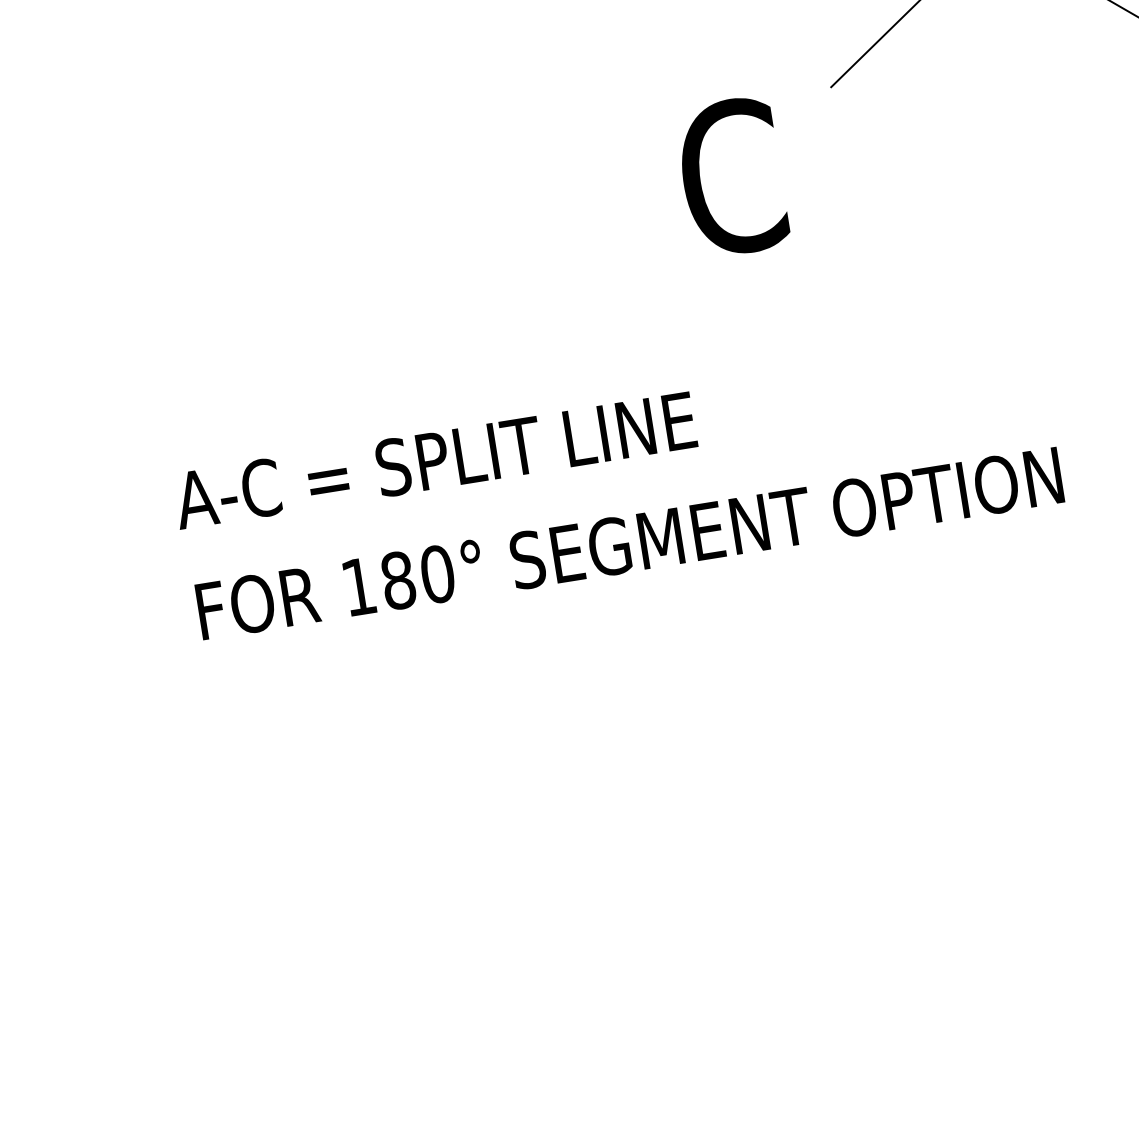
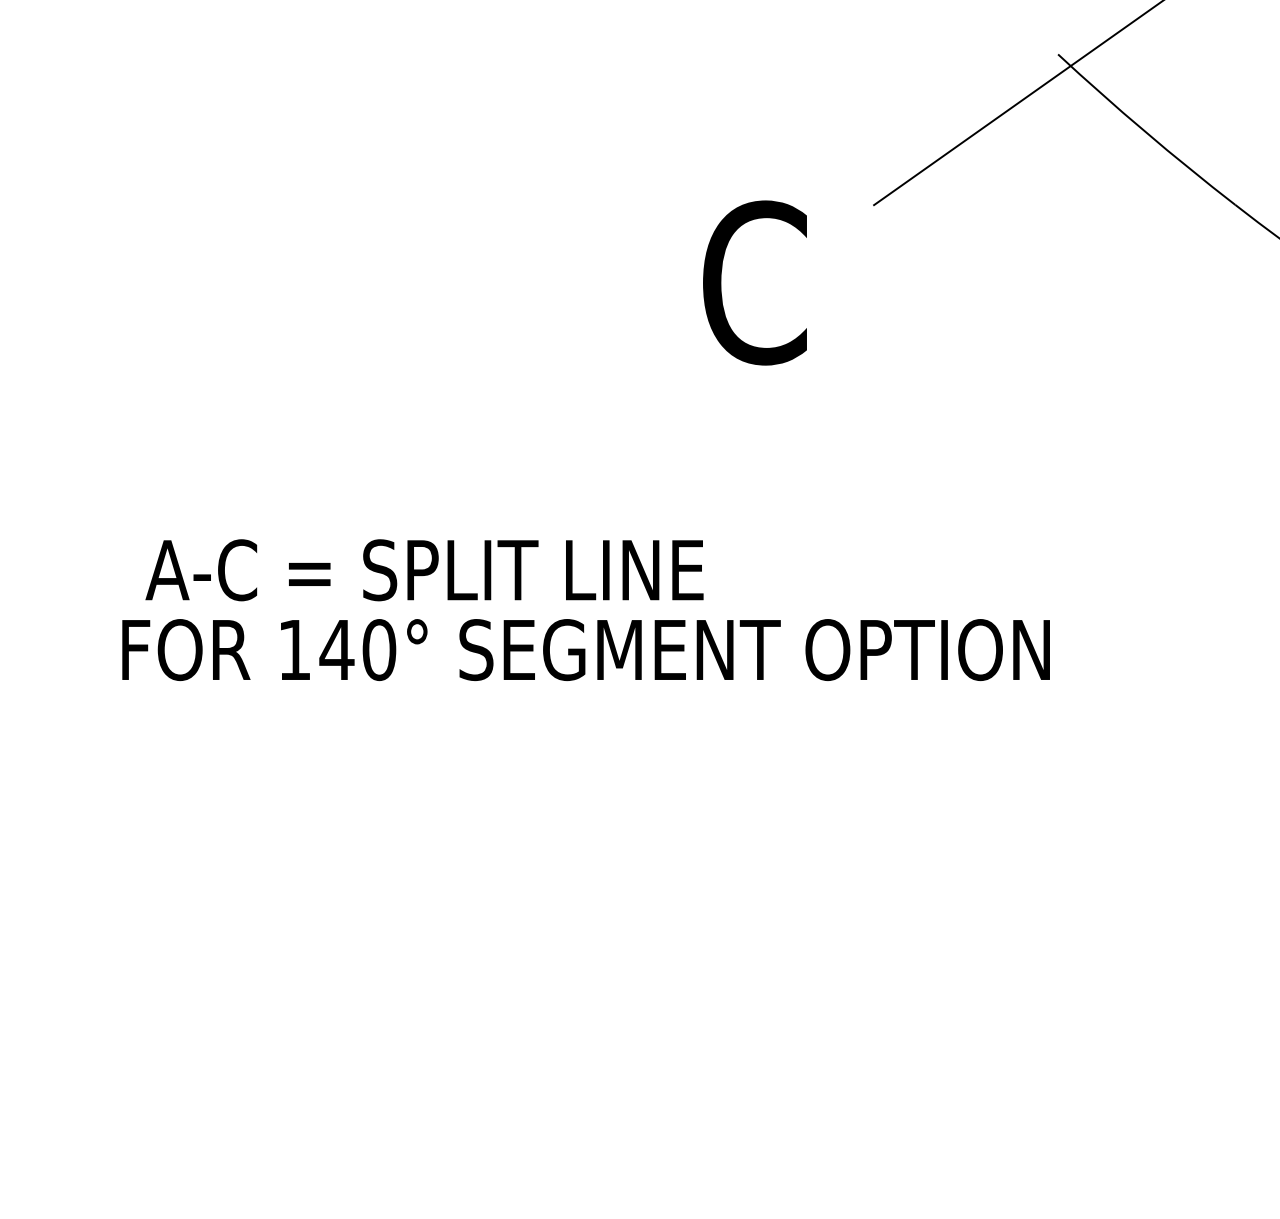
text: (434, 460) -> (424, 570), moved
text: (397, 581) -> (336, 650), 180° -> 140°

